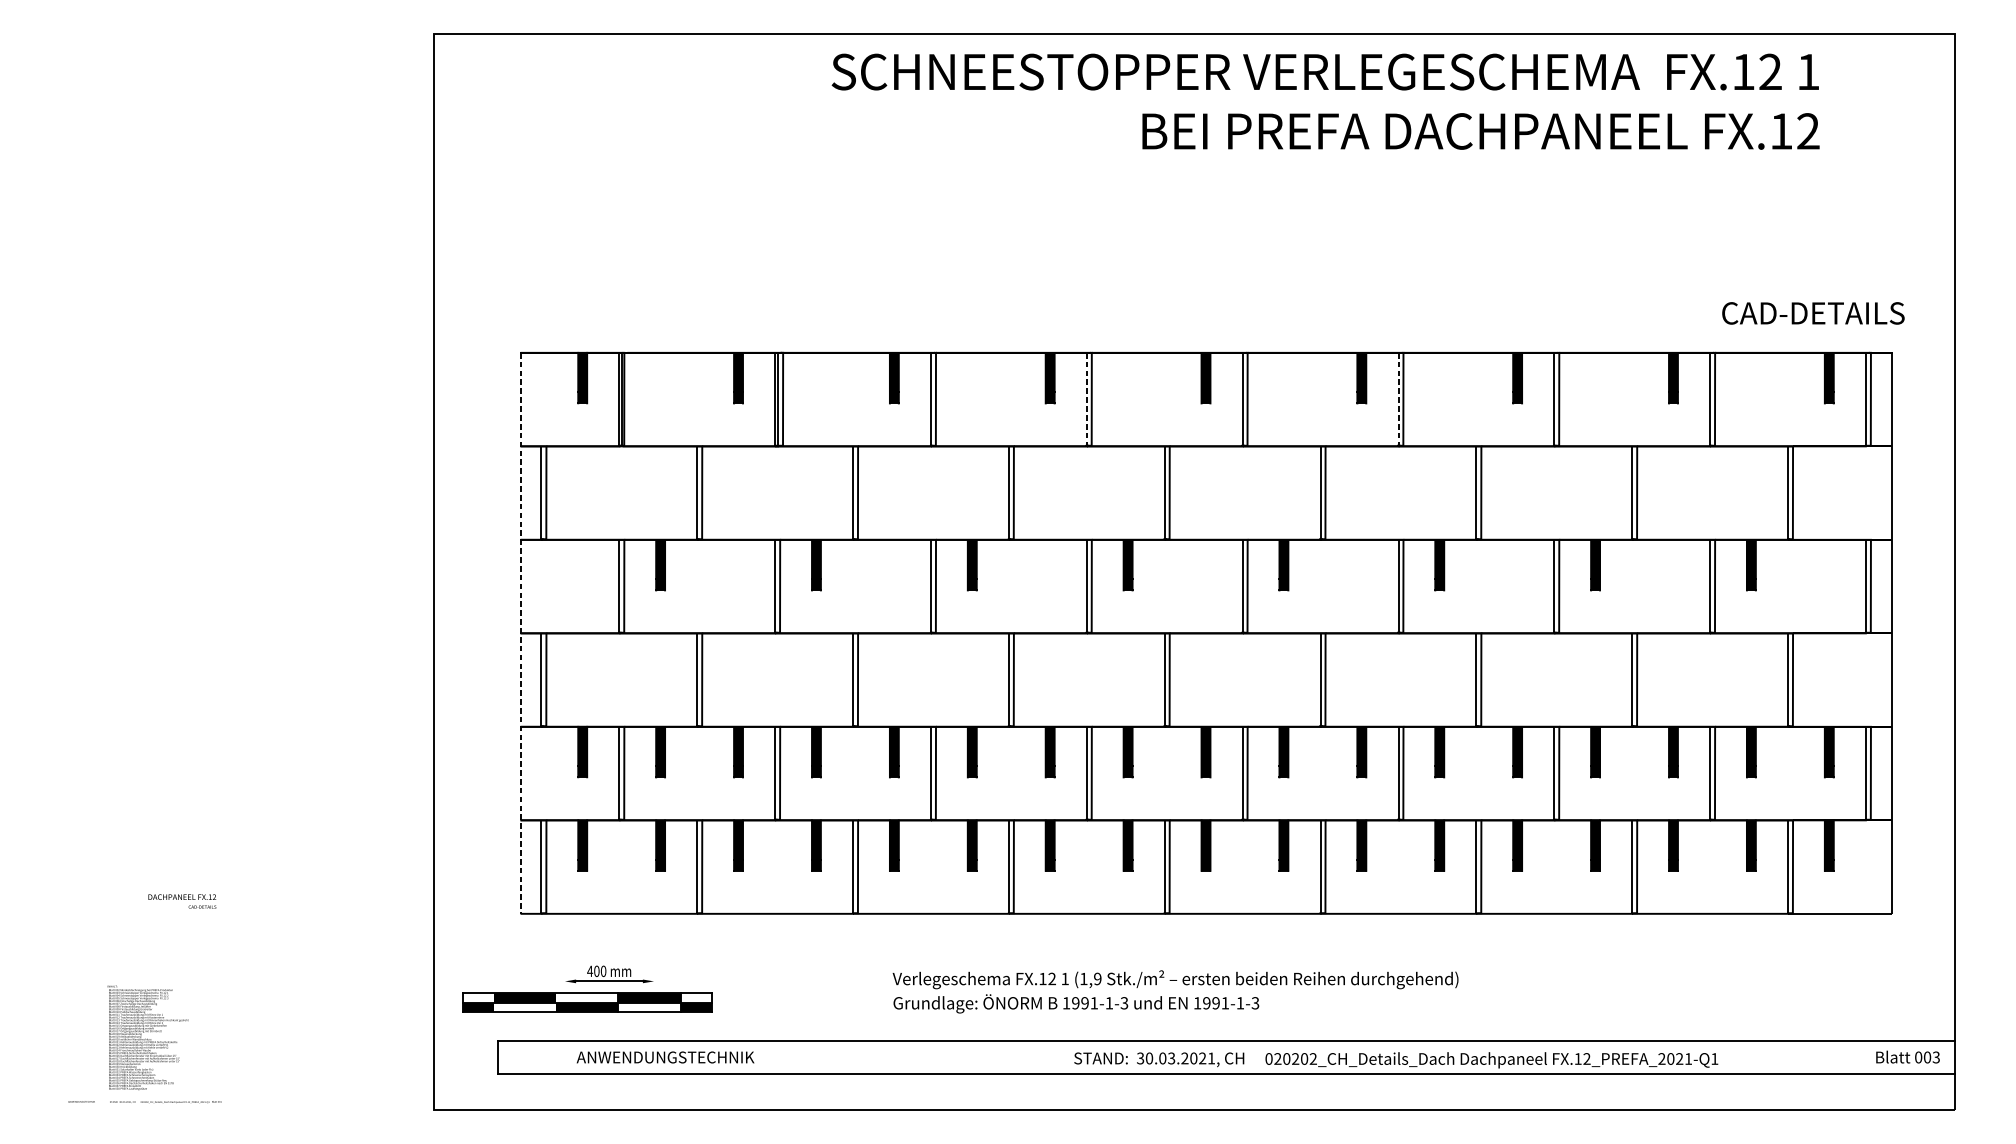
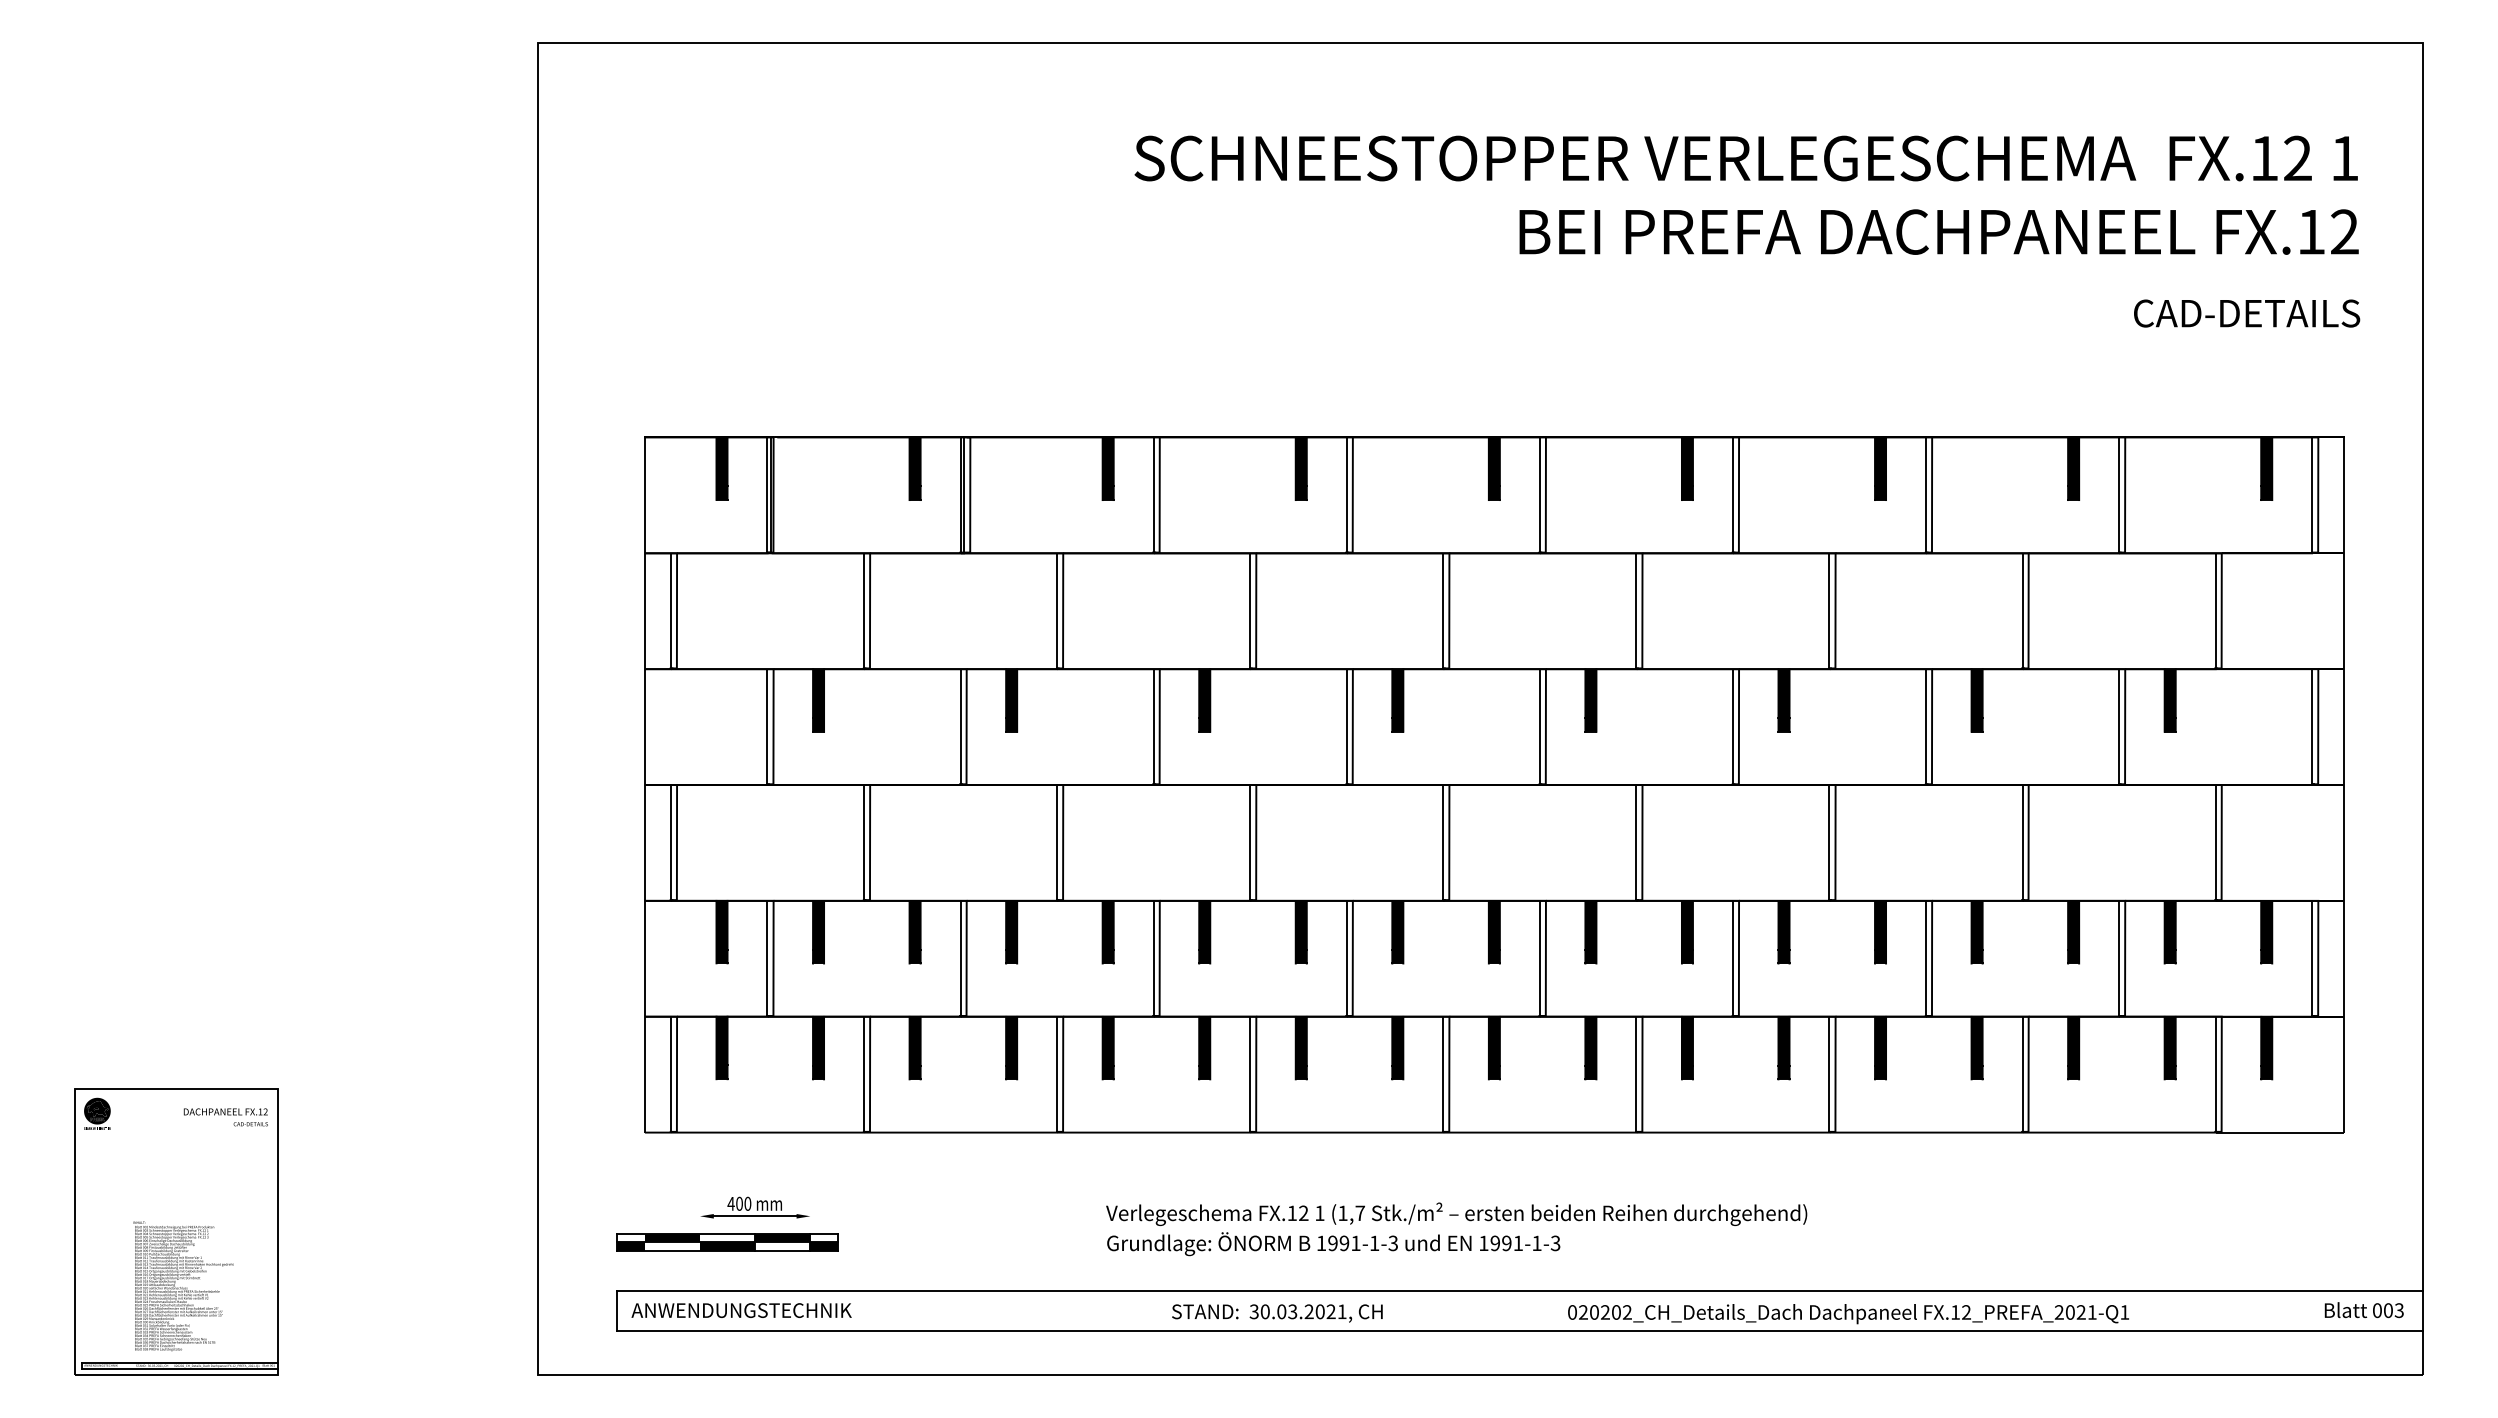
text: (1325, 101) -> (1746, 194), moved
text: (1813, 313) -> (2247, 313), moved
line: (1086, 399) -> (1346, 495), dashed -> solid
line: (1398, 399) -> (1732, 495), dashed -> solid
line: (520, 633) -> (644, 785), dashed -> solid
text: (1097, 979) -> (1360, 1213), (1,9 -> (1,7
part: (142, 993) -> (176, 1231), added
part: (587, 1002) -> (727, 1242), size x0.71
text: (665, 1057) -> (741, 1310), moved
text: (1159, 1059) -> (1277, 1313), moved

